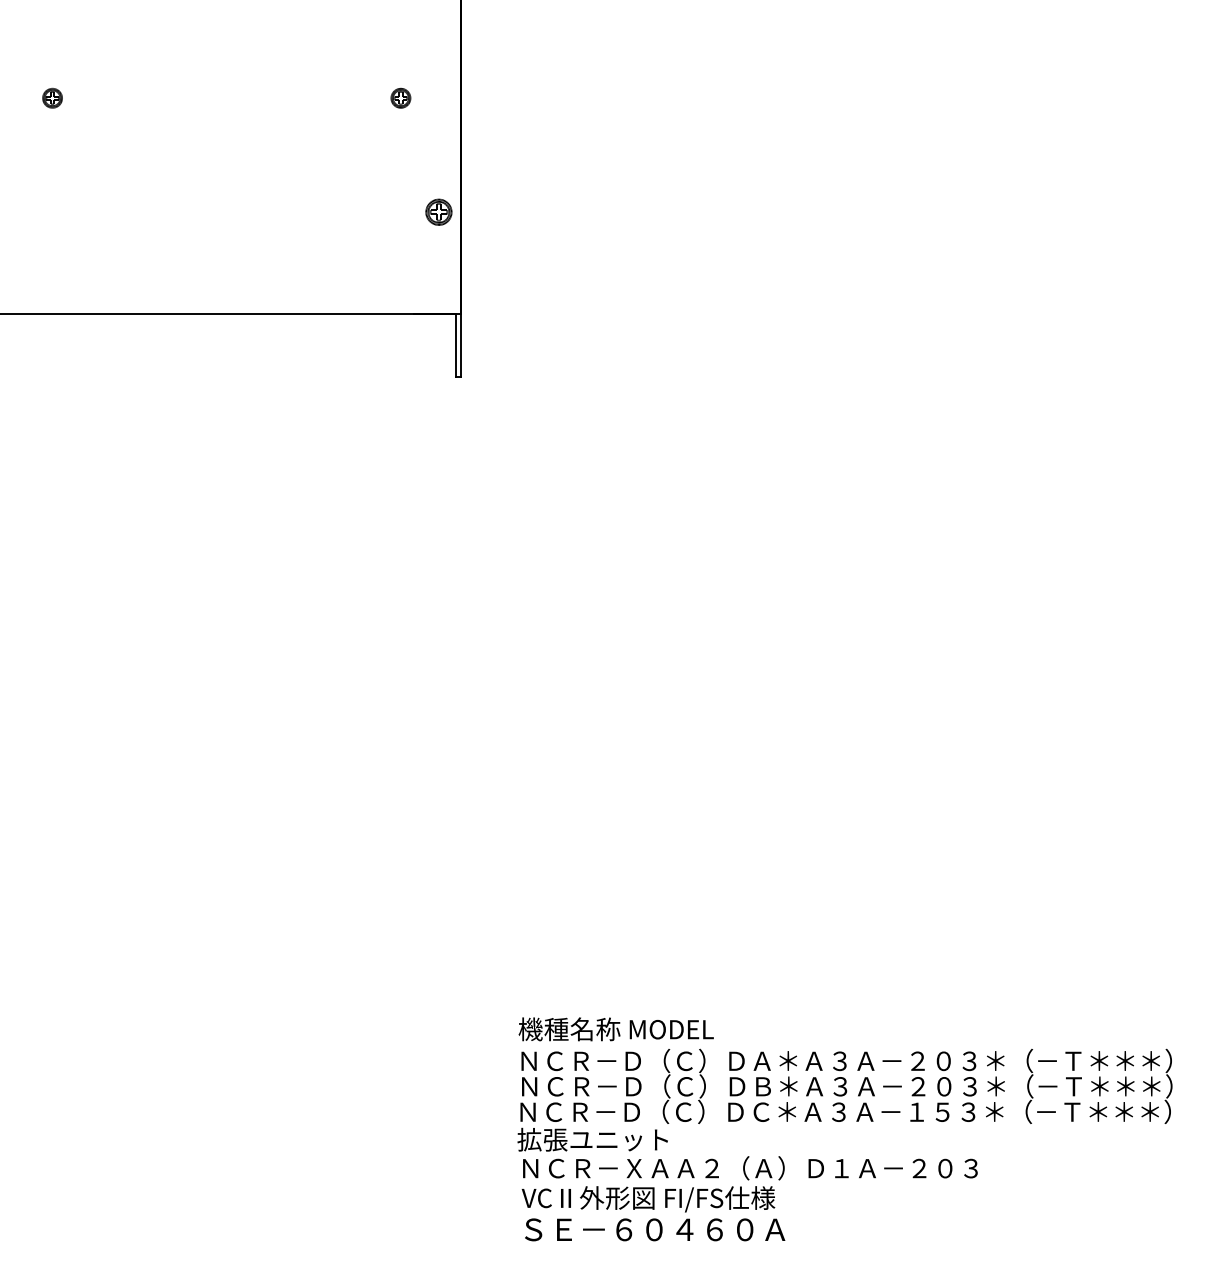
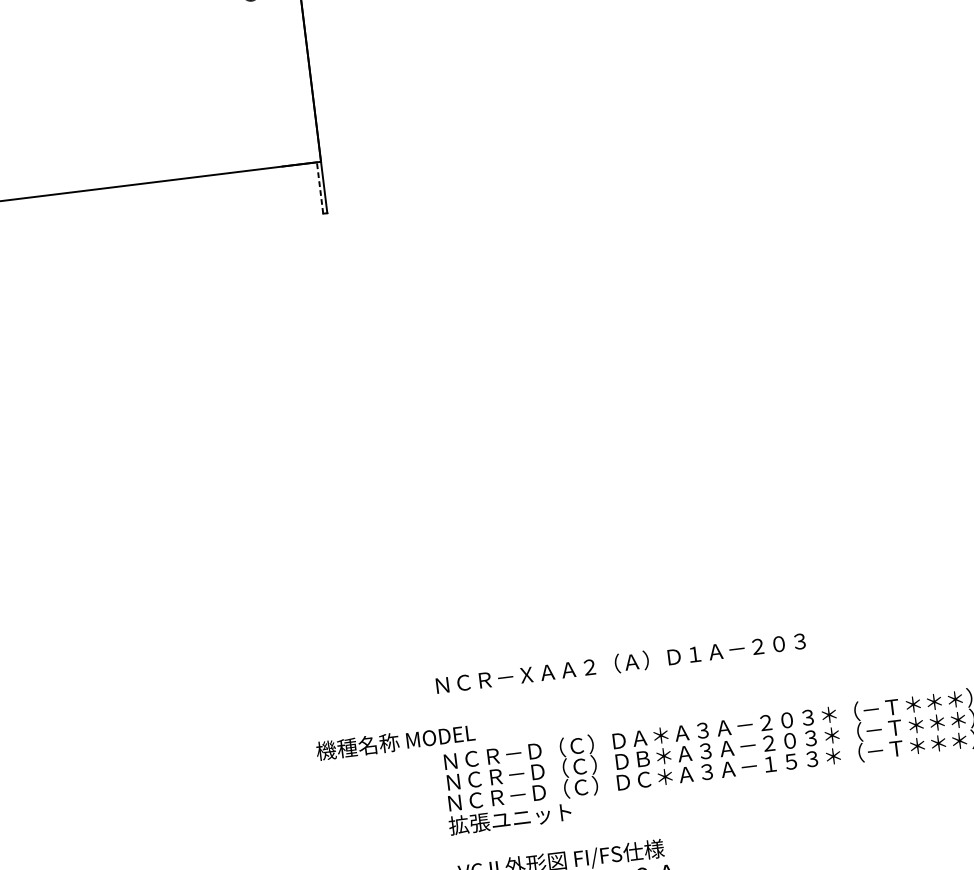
part: (438, 211) -> (292, 81), removed
line: (456, 345) -> (320, 188), solid -> dashed
text: (615, 1029) -> (395, 742), moved
text: (750, 1168) -> (620, 663), moved

